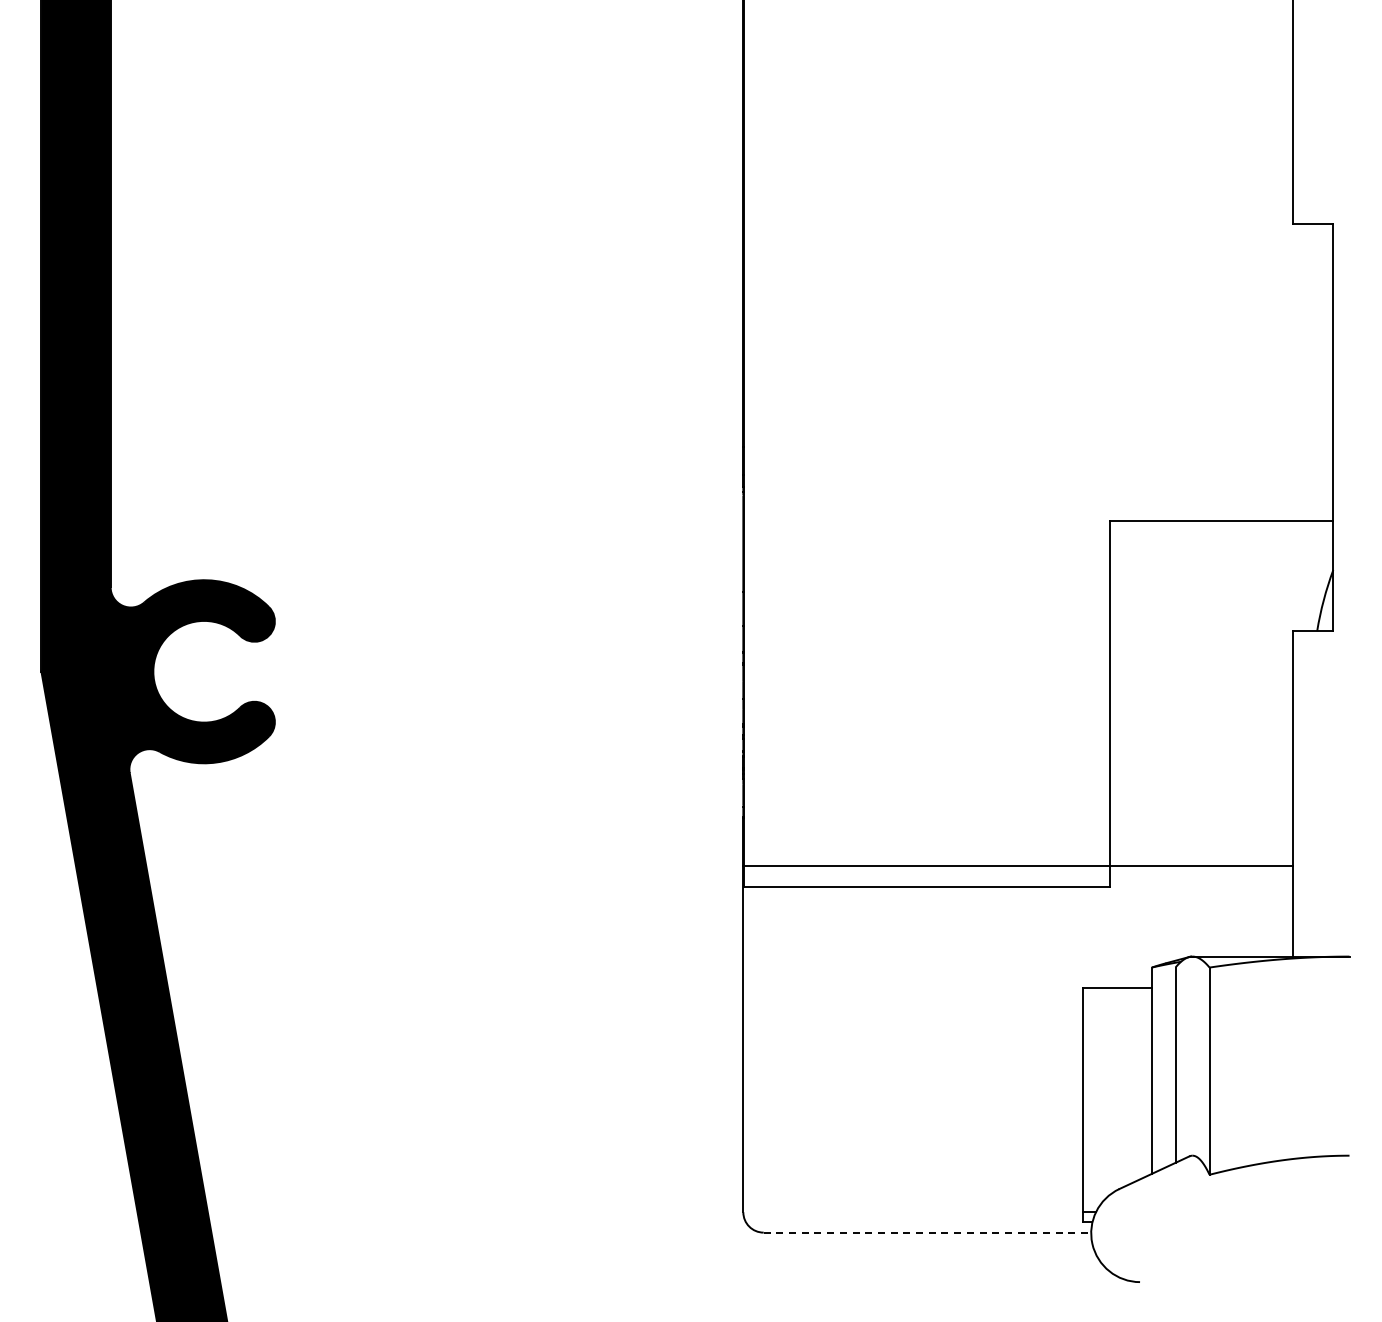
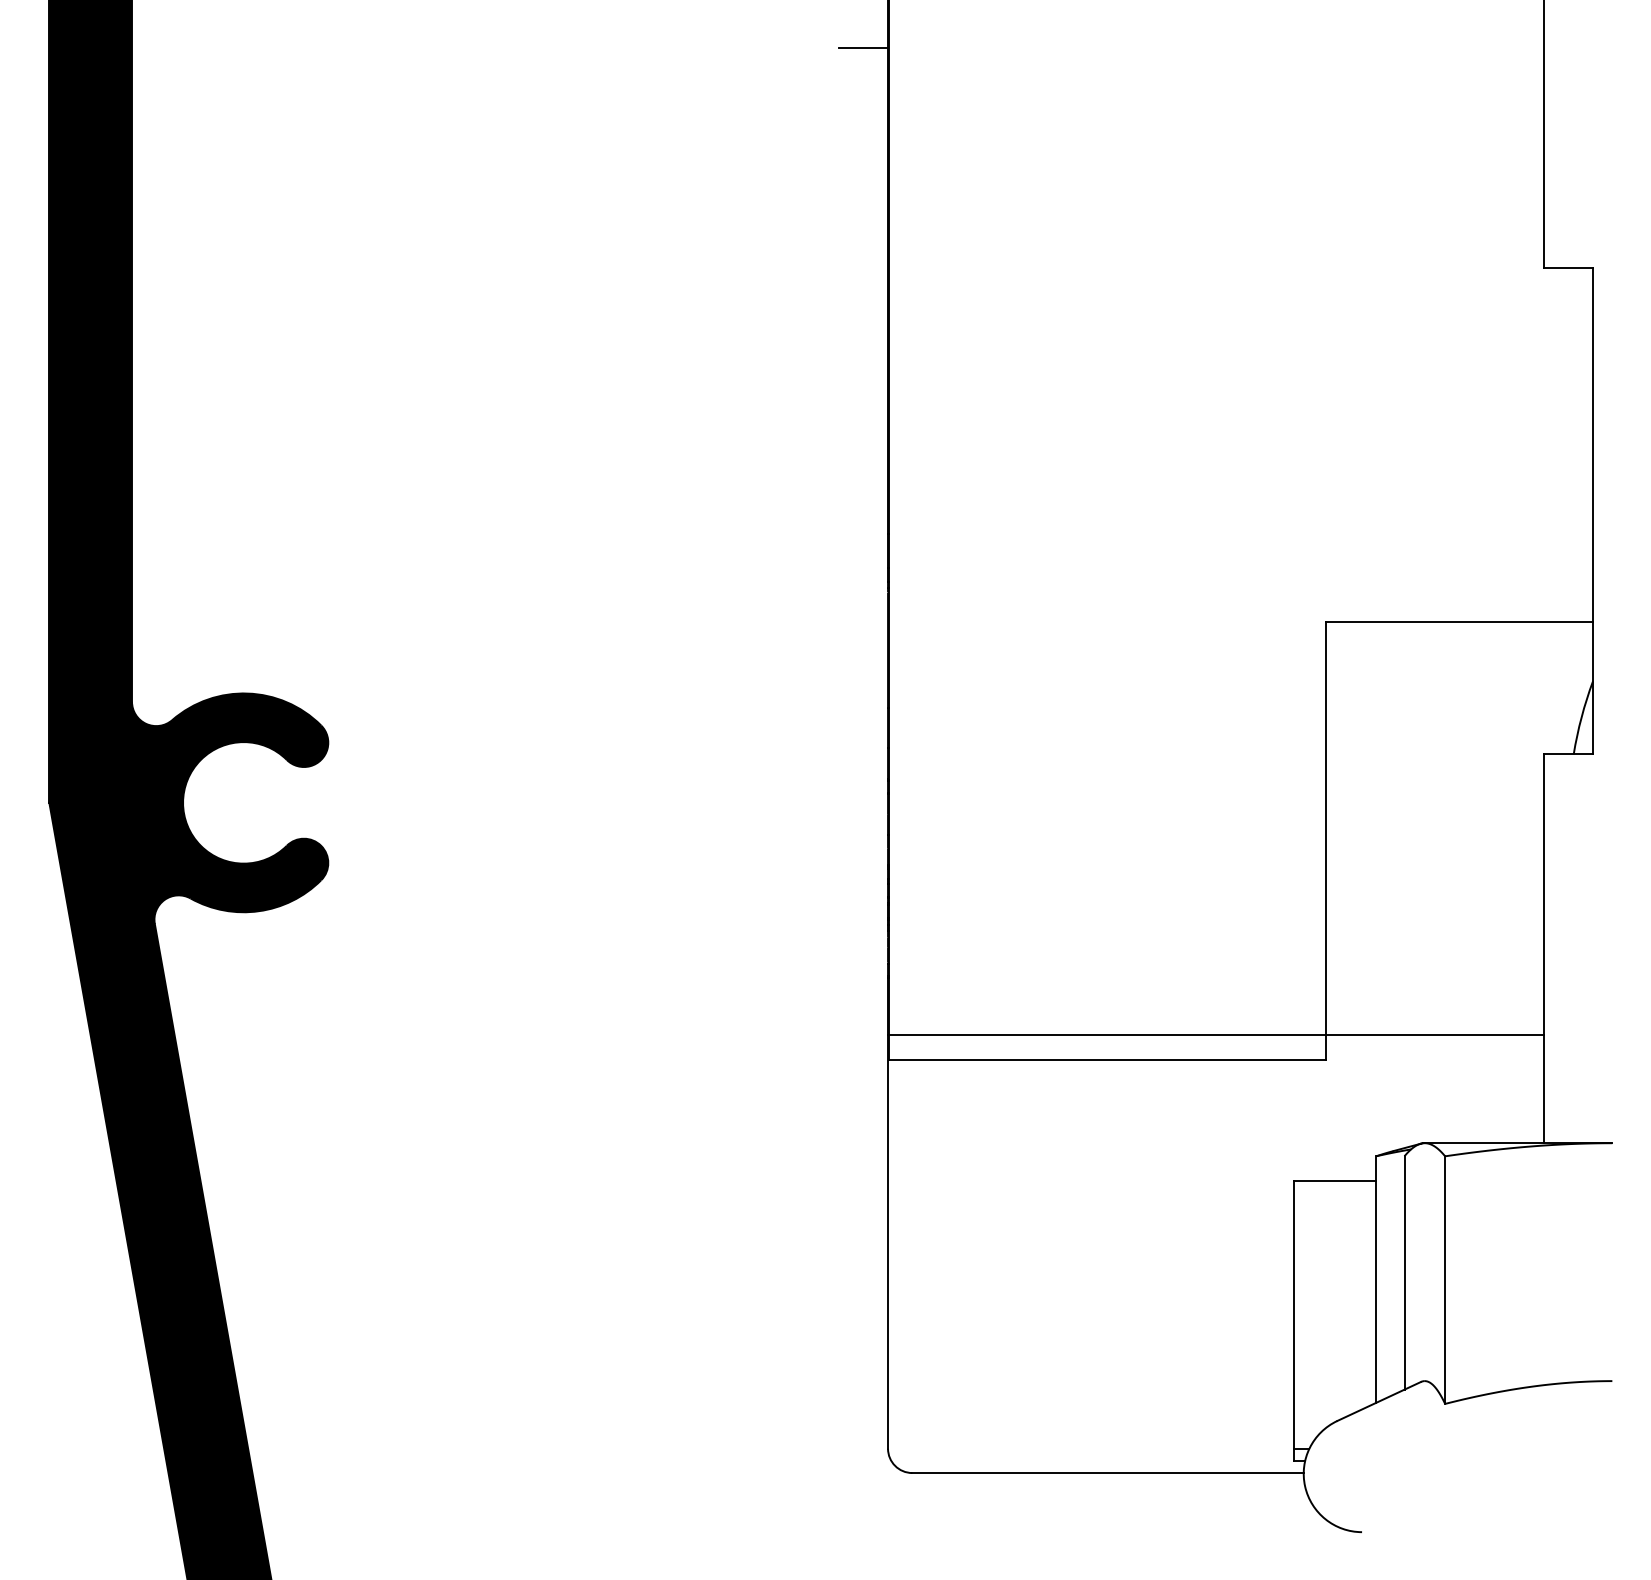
line: (722, 39) -> (863, 47), added
line: (927, 1232) -> (1108, 1472), dashed -> solid

